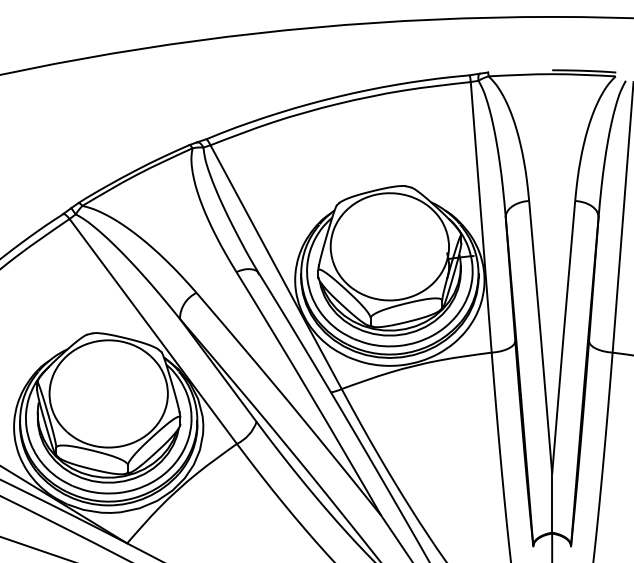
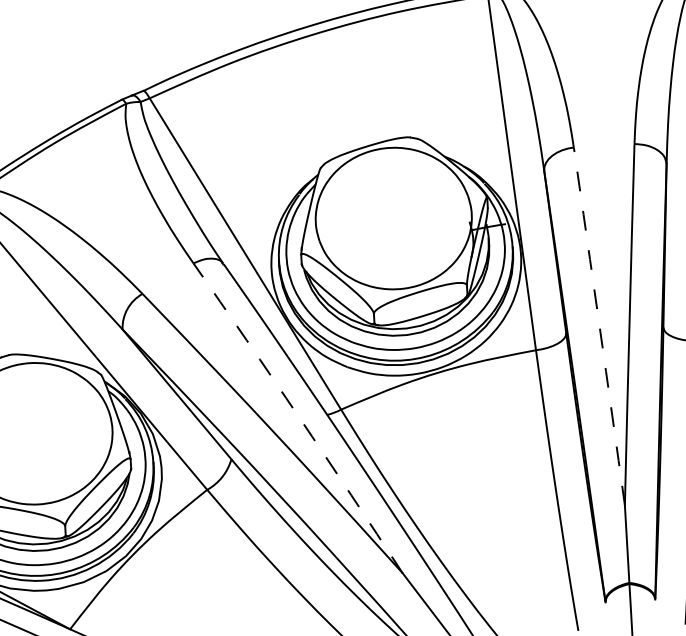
arc: (540, 337) -> (599, 326), solid -> dashed
arc: (309, 393) -> (299, 417), solid -> dashed

